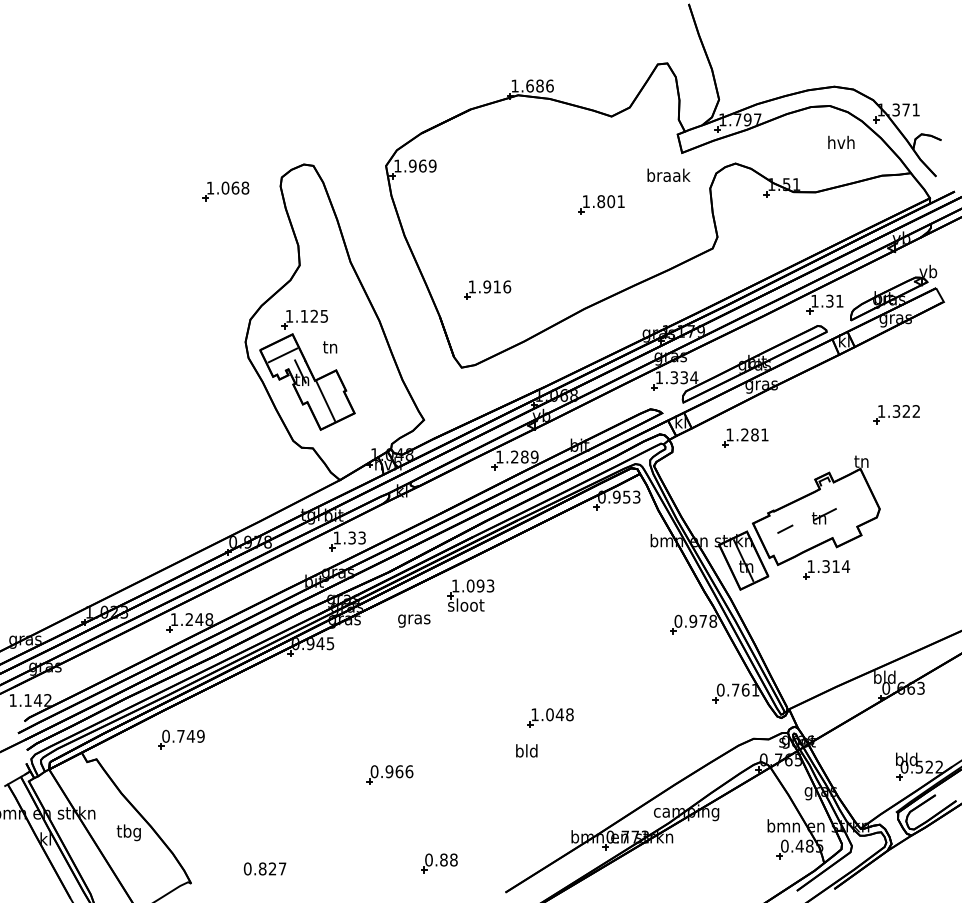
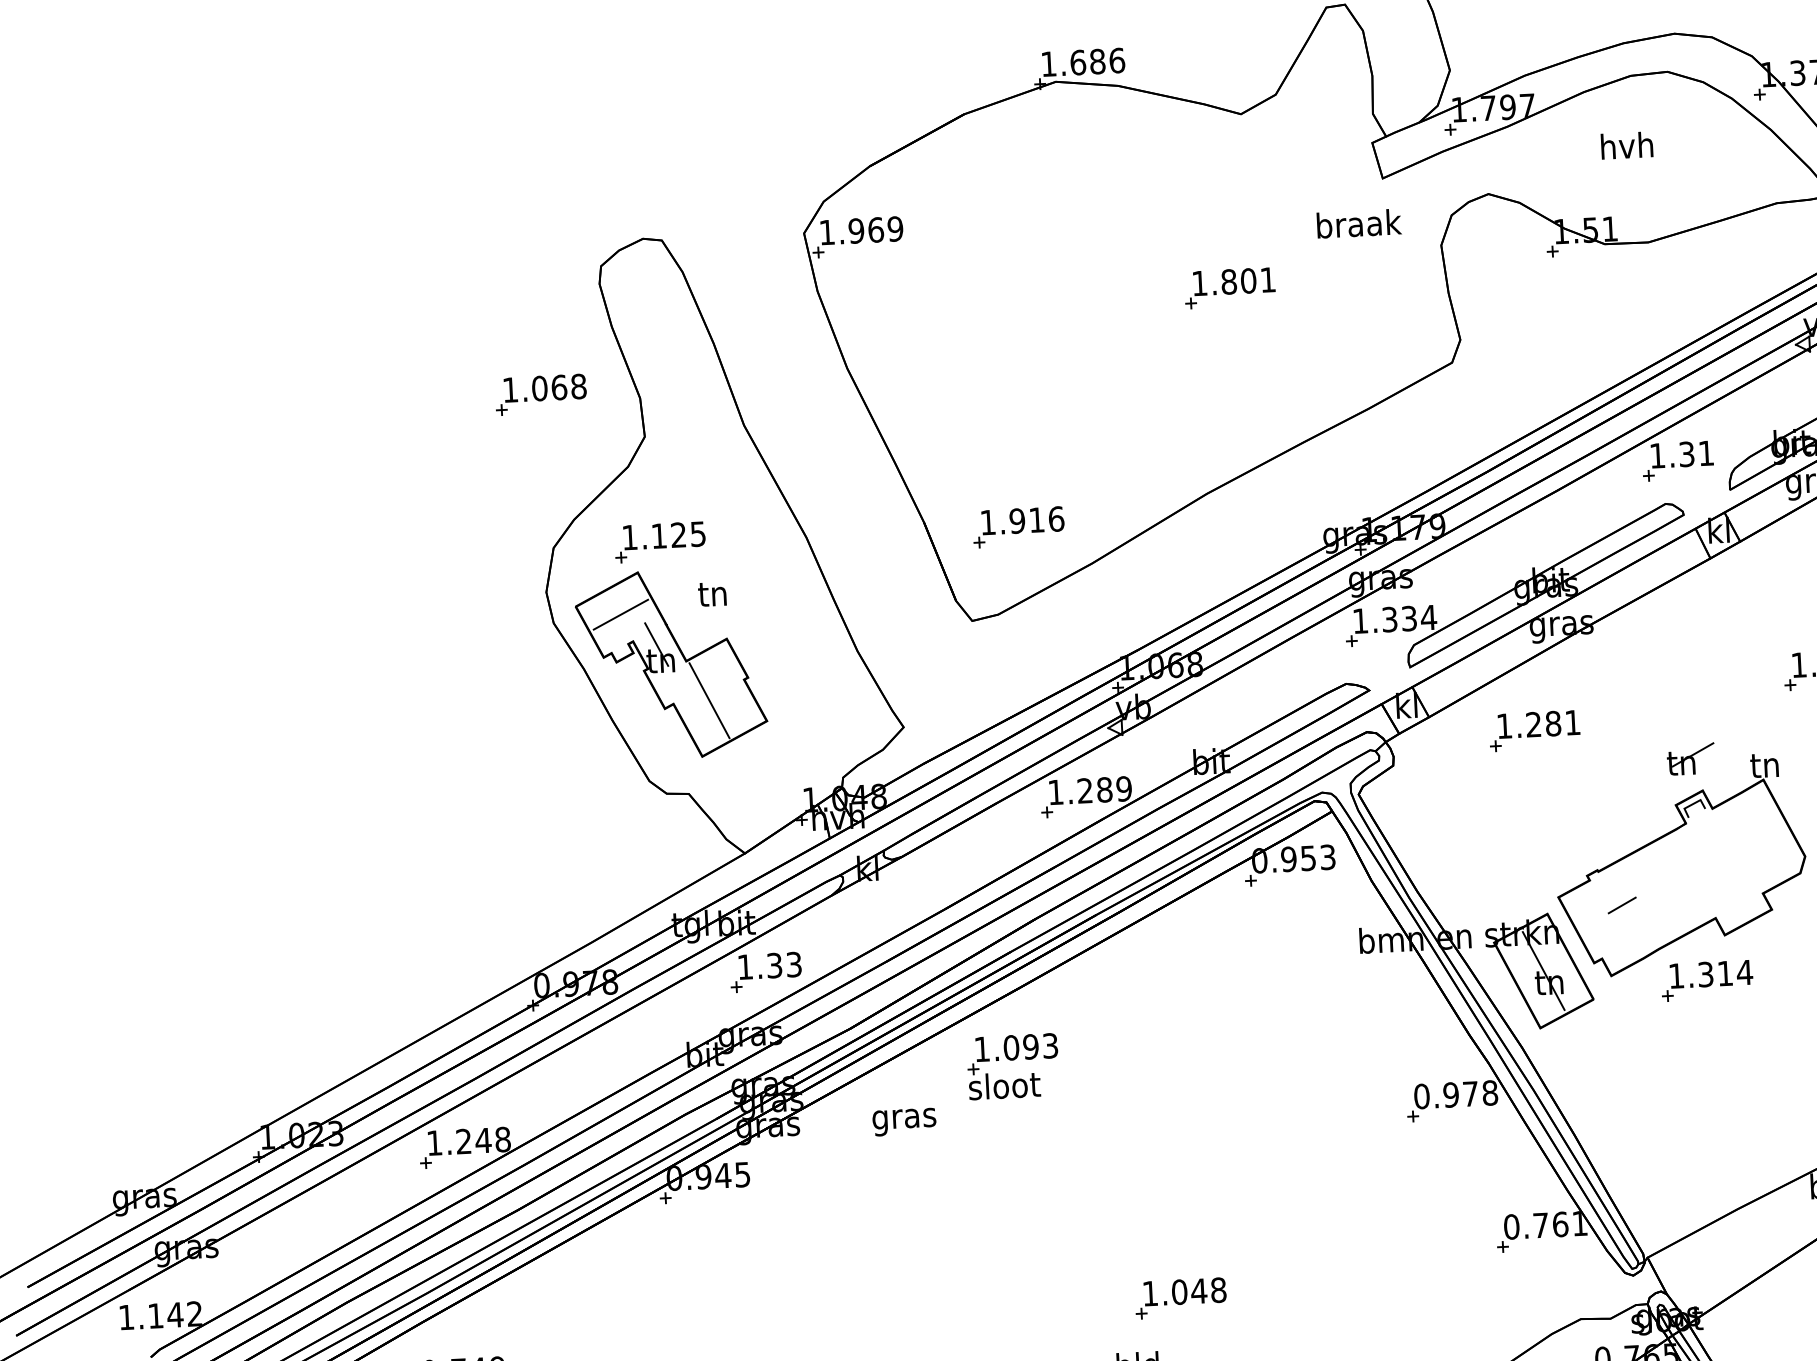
text: (841, 141) -> (1627, 143), moved
part: (225, 191) -> (540, 395), moved
part: (487, 289) -> (1018, 526), moved
part: (823, 516) -> (1689, 759), moved

